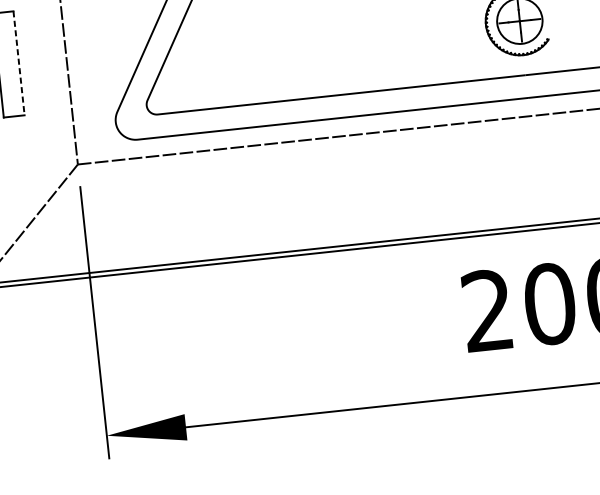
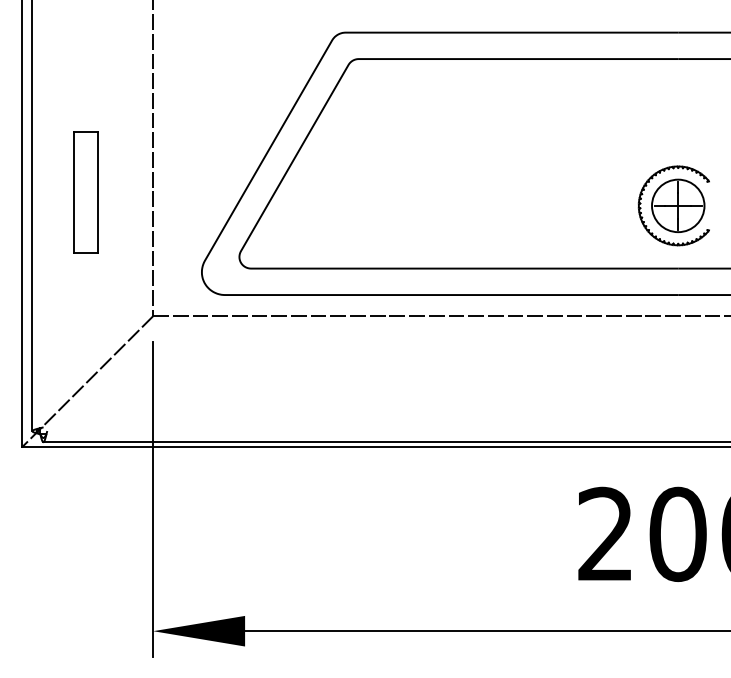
line: (19, 63) -> (98, 193), dashed -> solid

